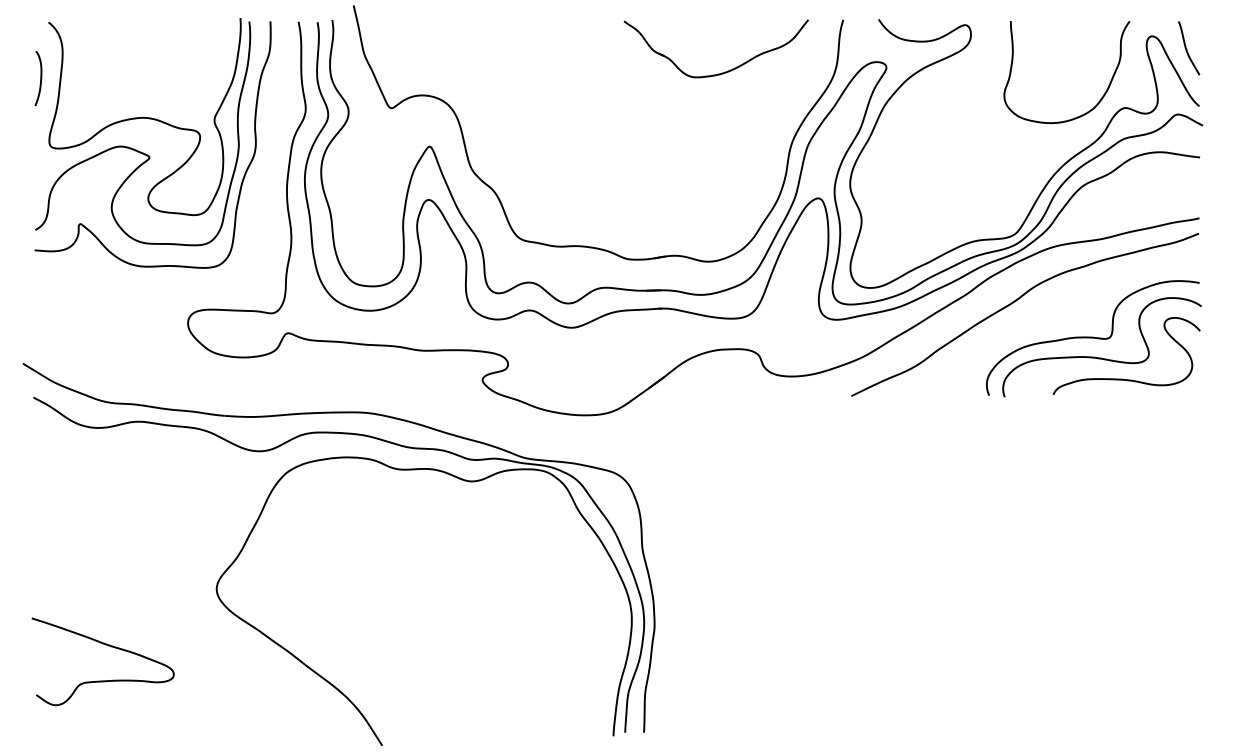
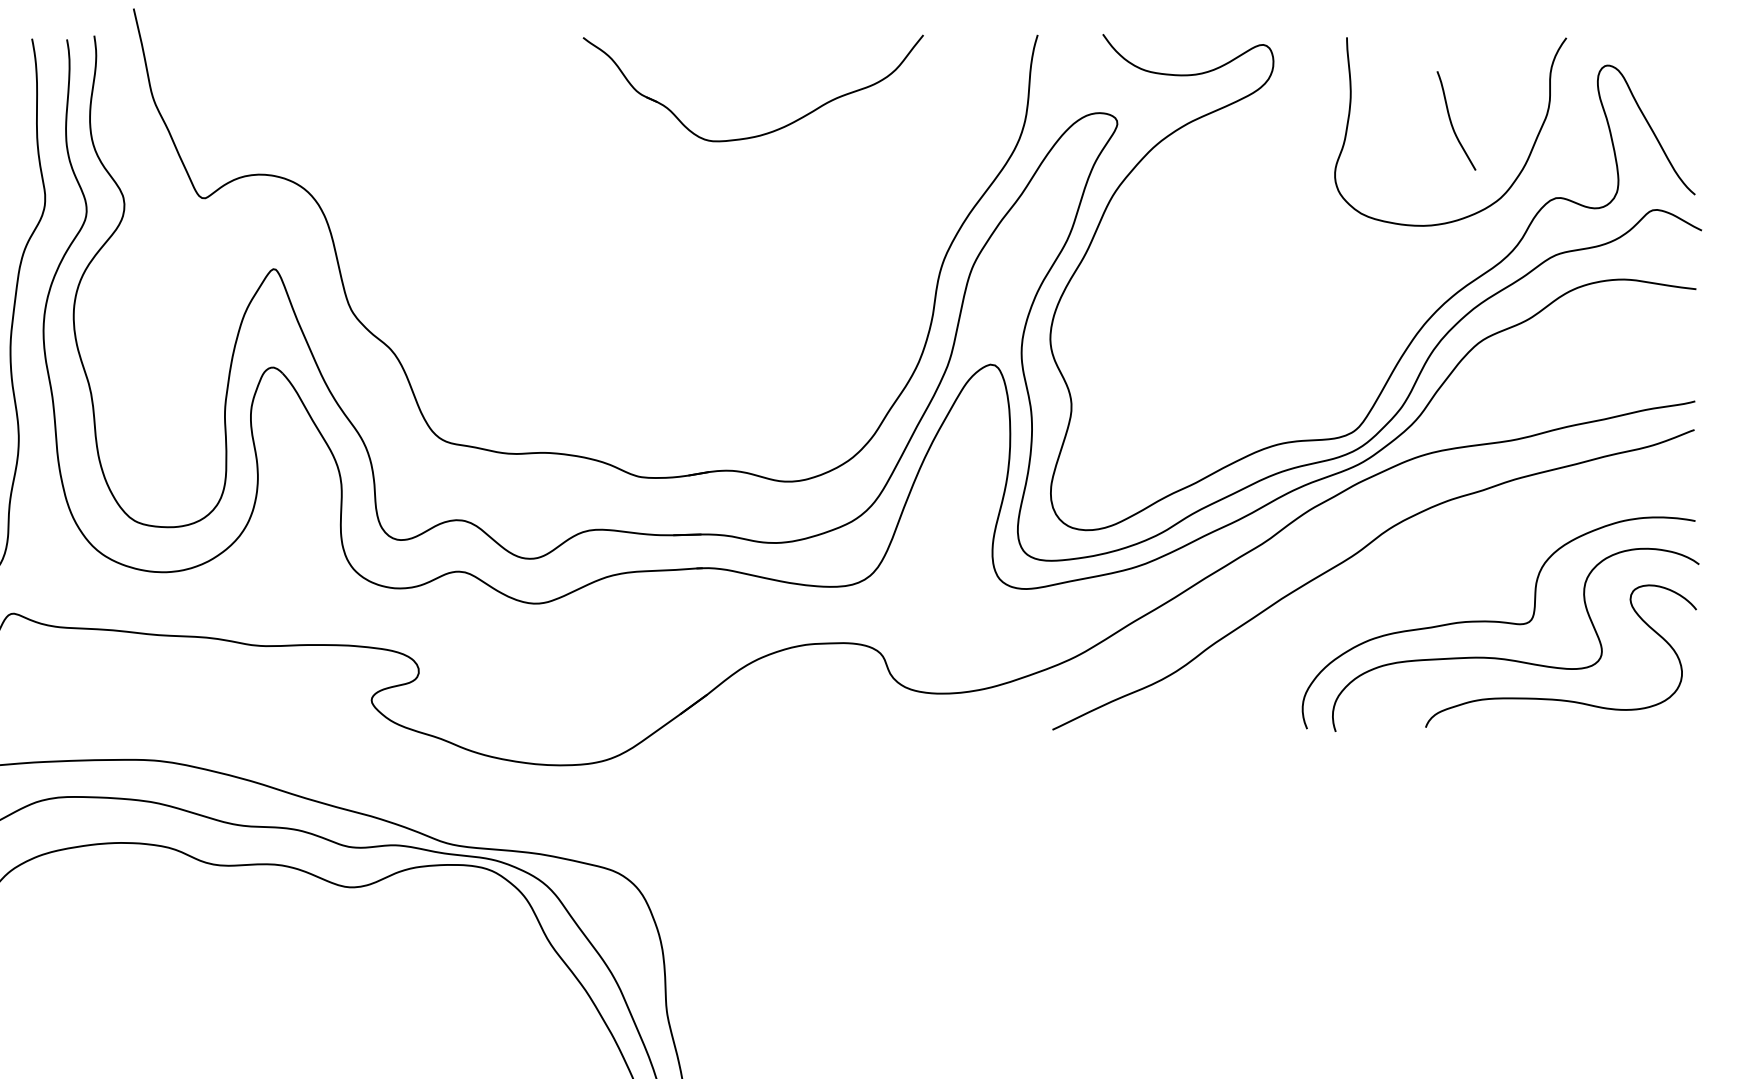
curve: (1187, 49) -> (1453, 123), moved
part: (721, 72) -> (762, 132), moved

